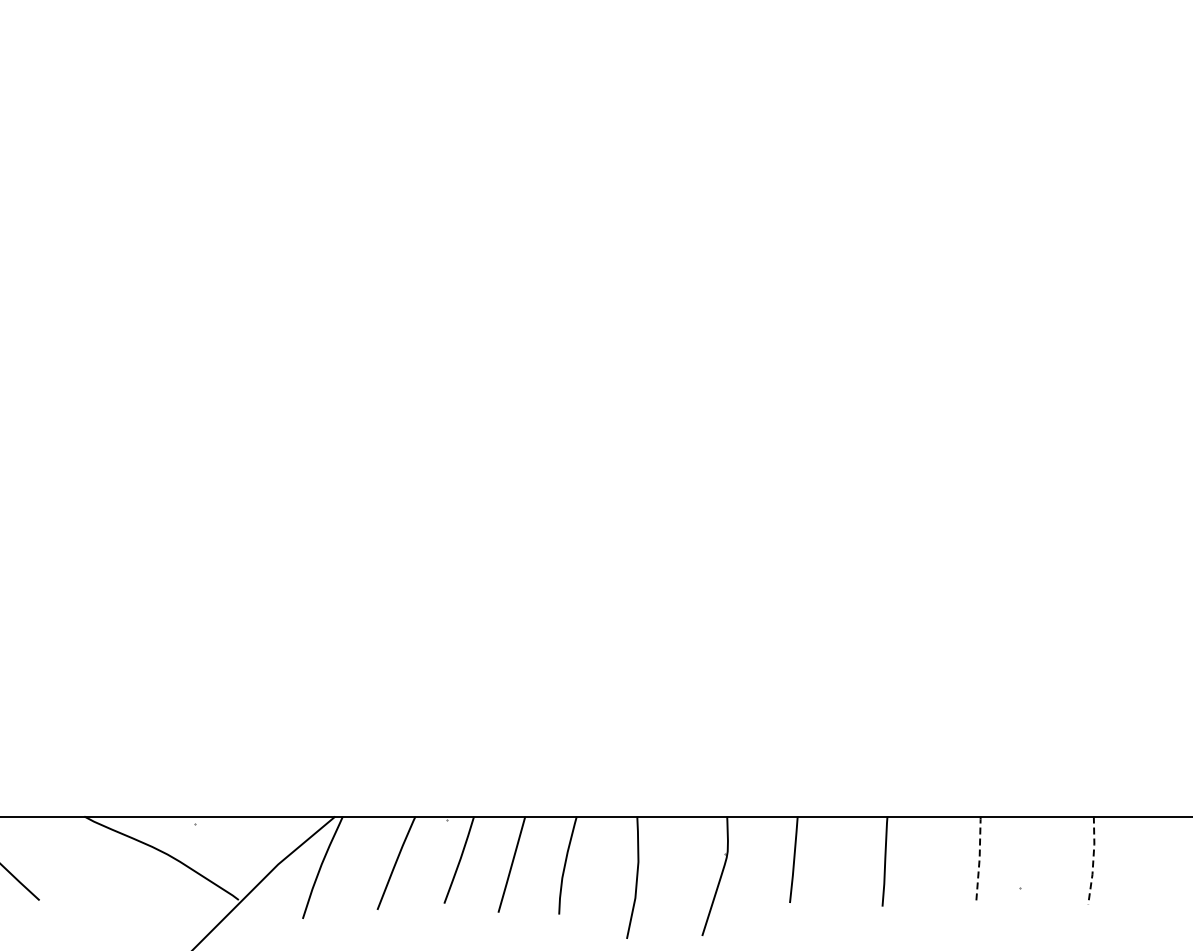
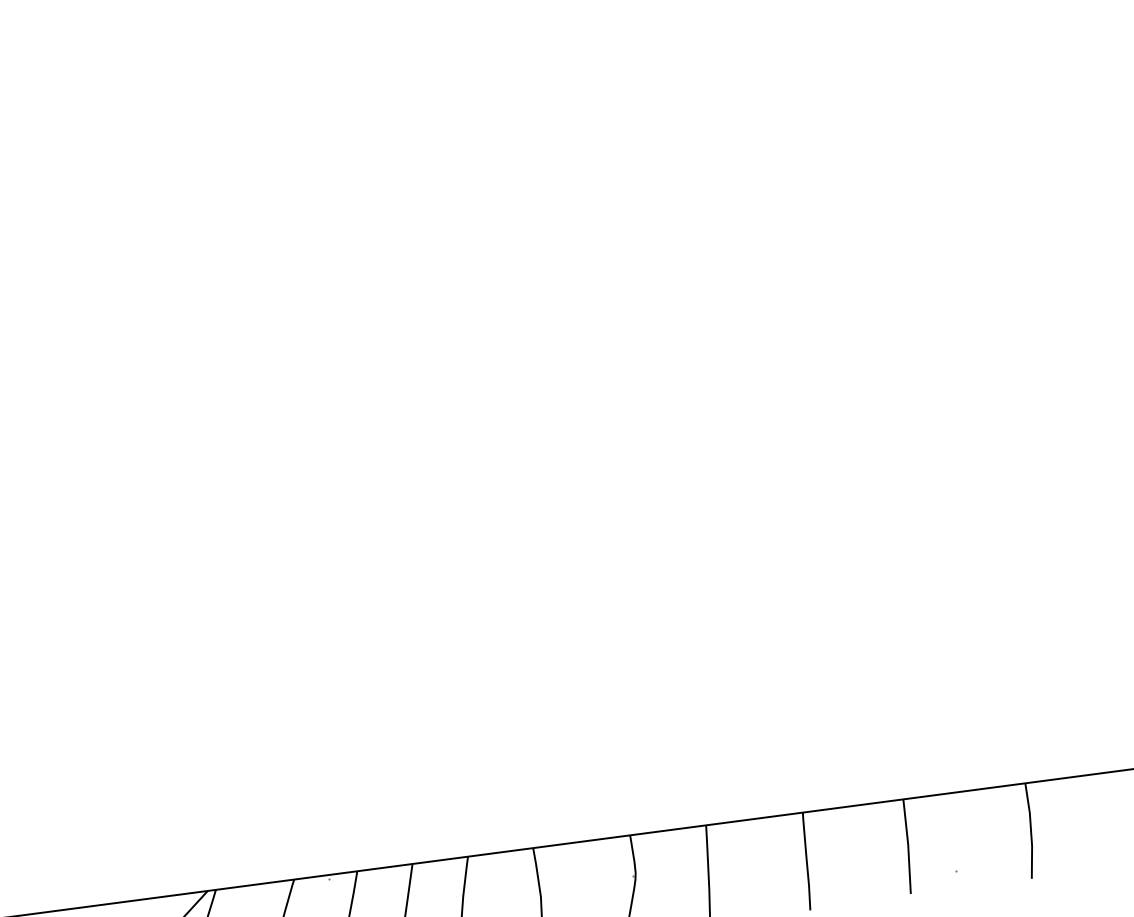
line: (979, 859) -> (908, 845), dashed -> solid
line: (1093, 860) -> (1031, 830), dashed -> solid

